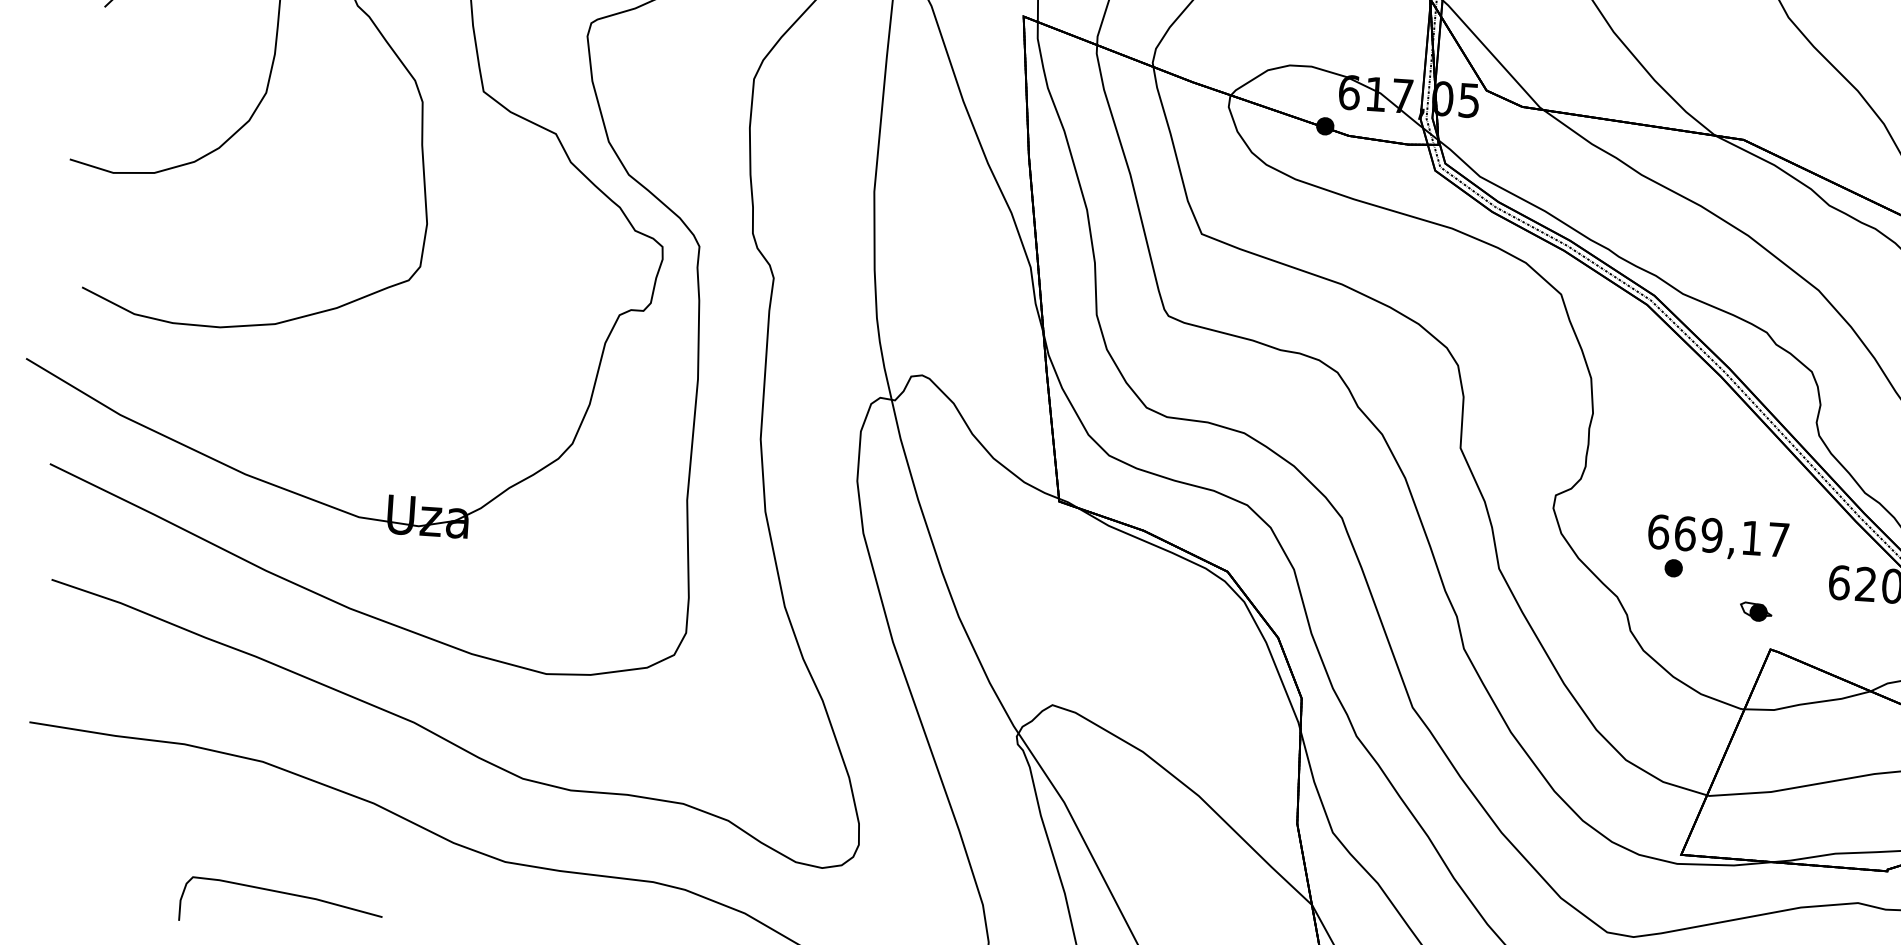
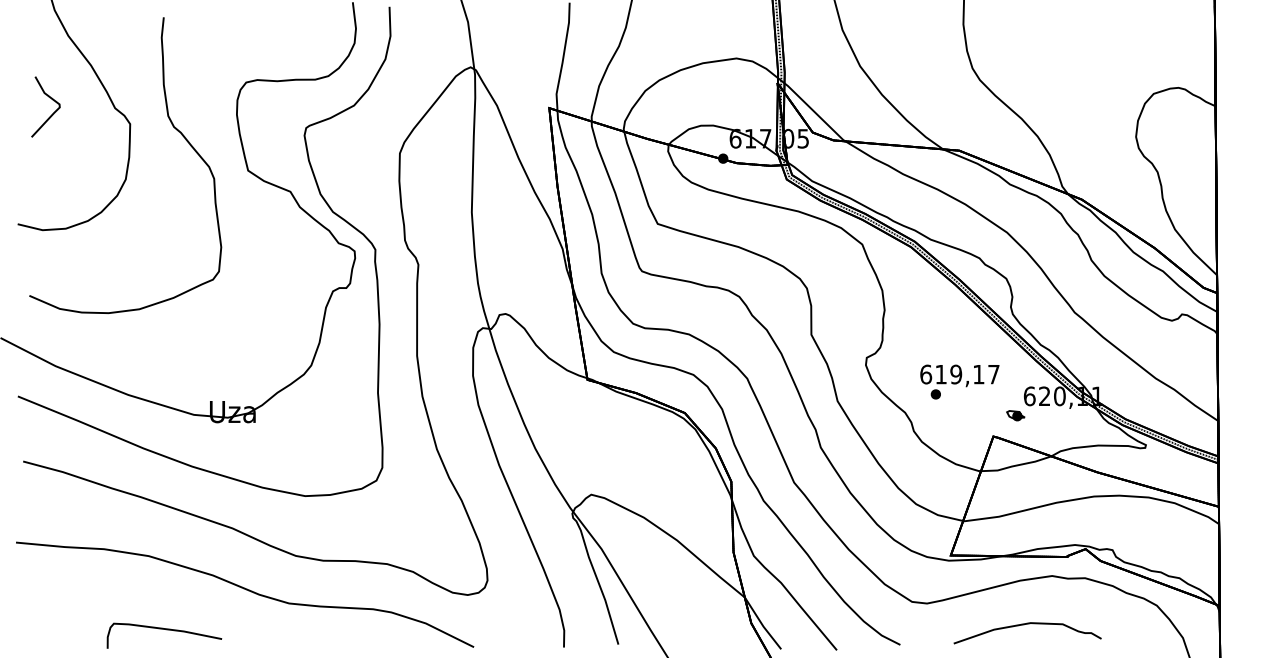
text: (1685, 533) -> (941, 374), 669,17 -> 619,17
part: (1755, 611) -> (1015, 415), moved

